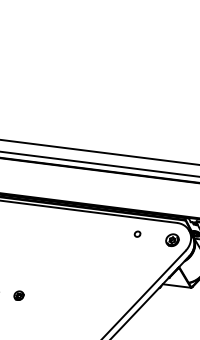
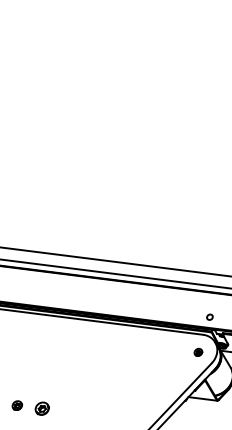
part: (137, 233) -> (209, 316), moved
part: (172, 240) -> (198, 352), size x0.6
part: (19, 295) -> (42, 408), size x1.4

